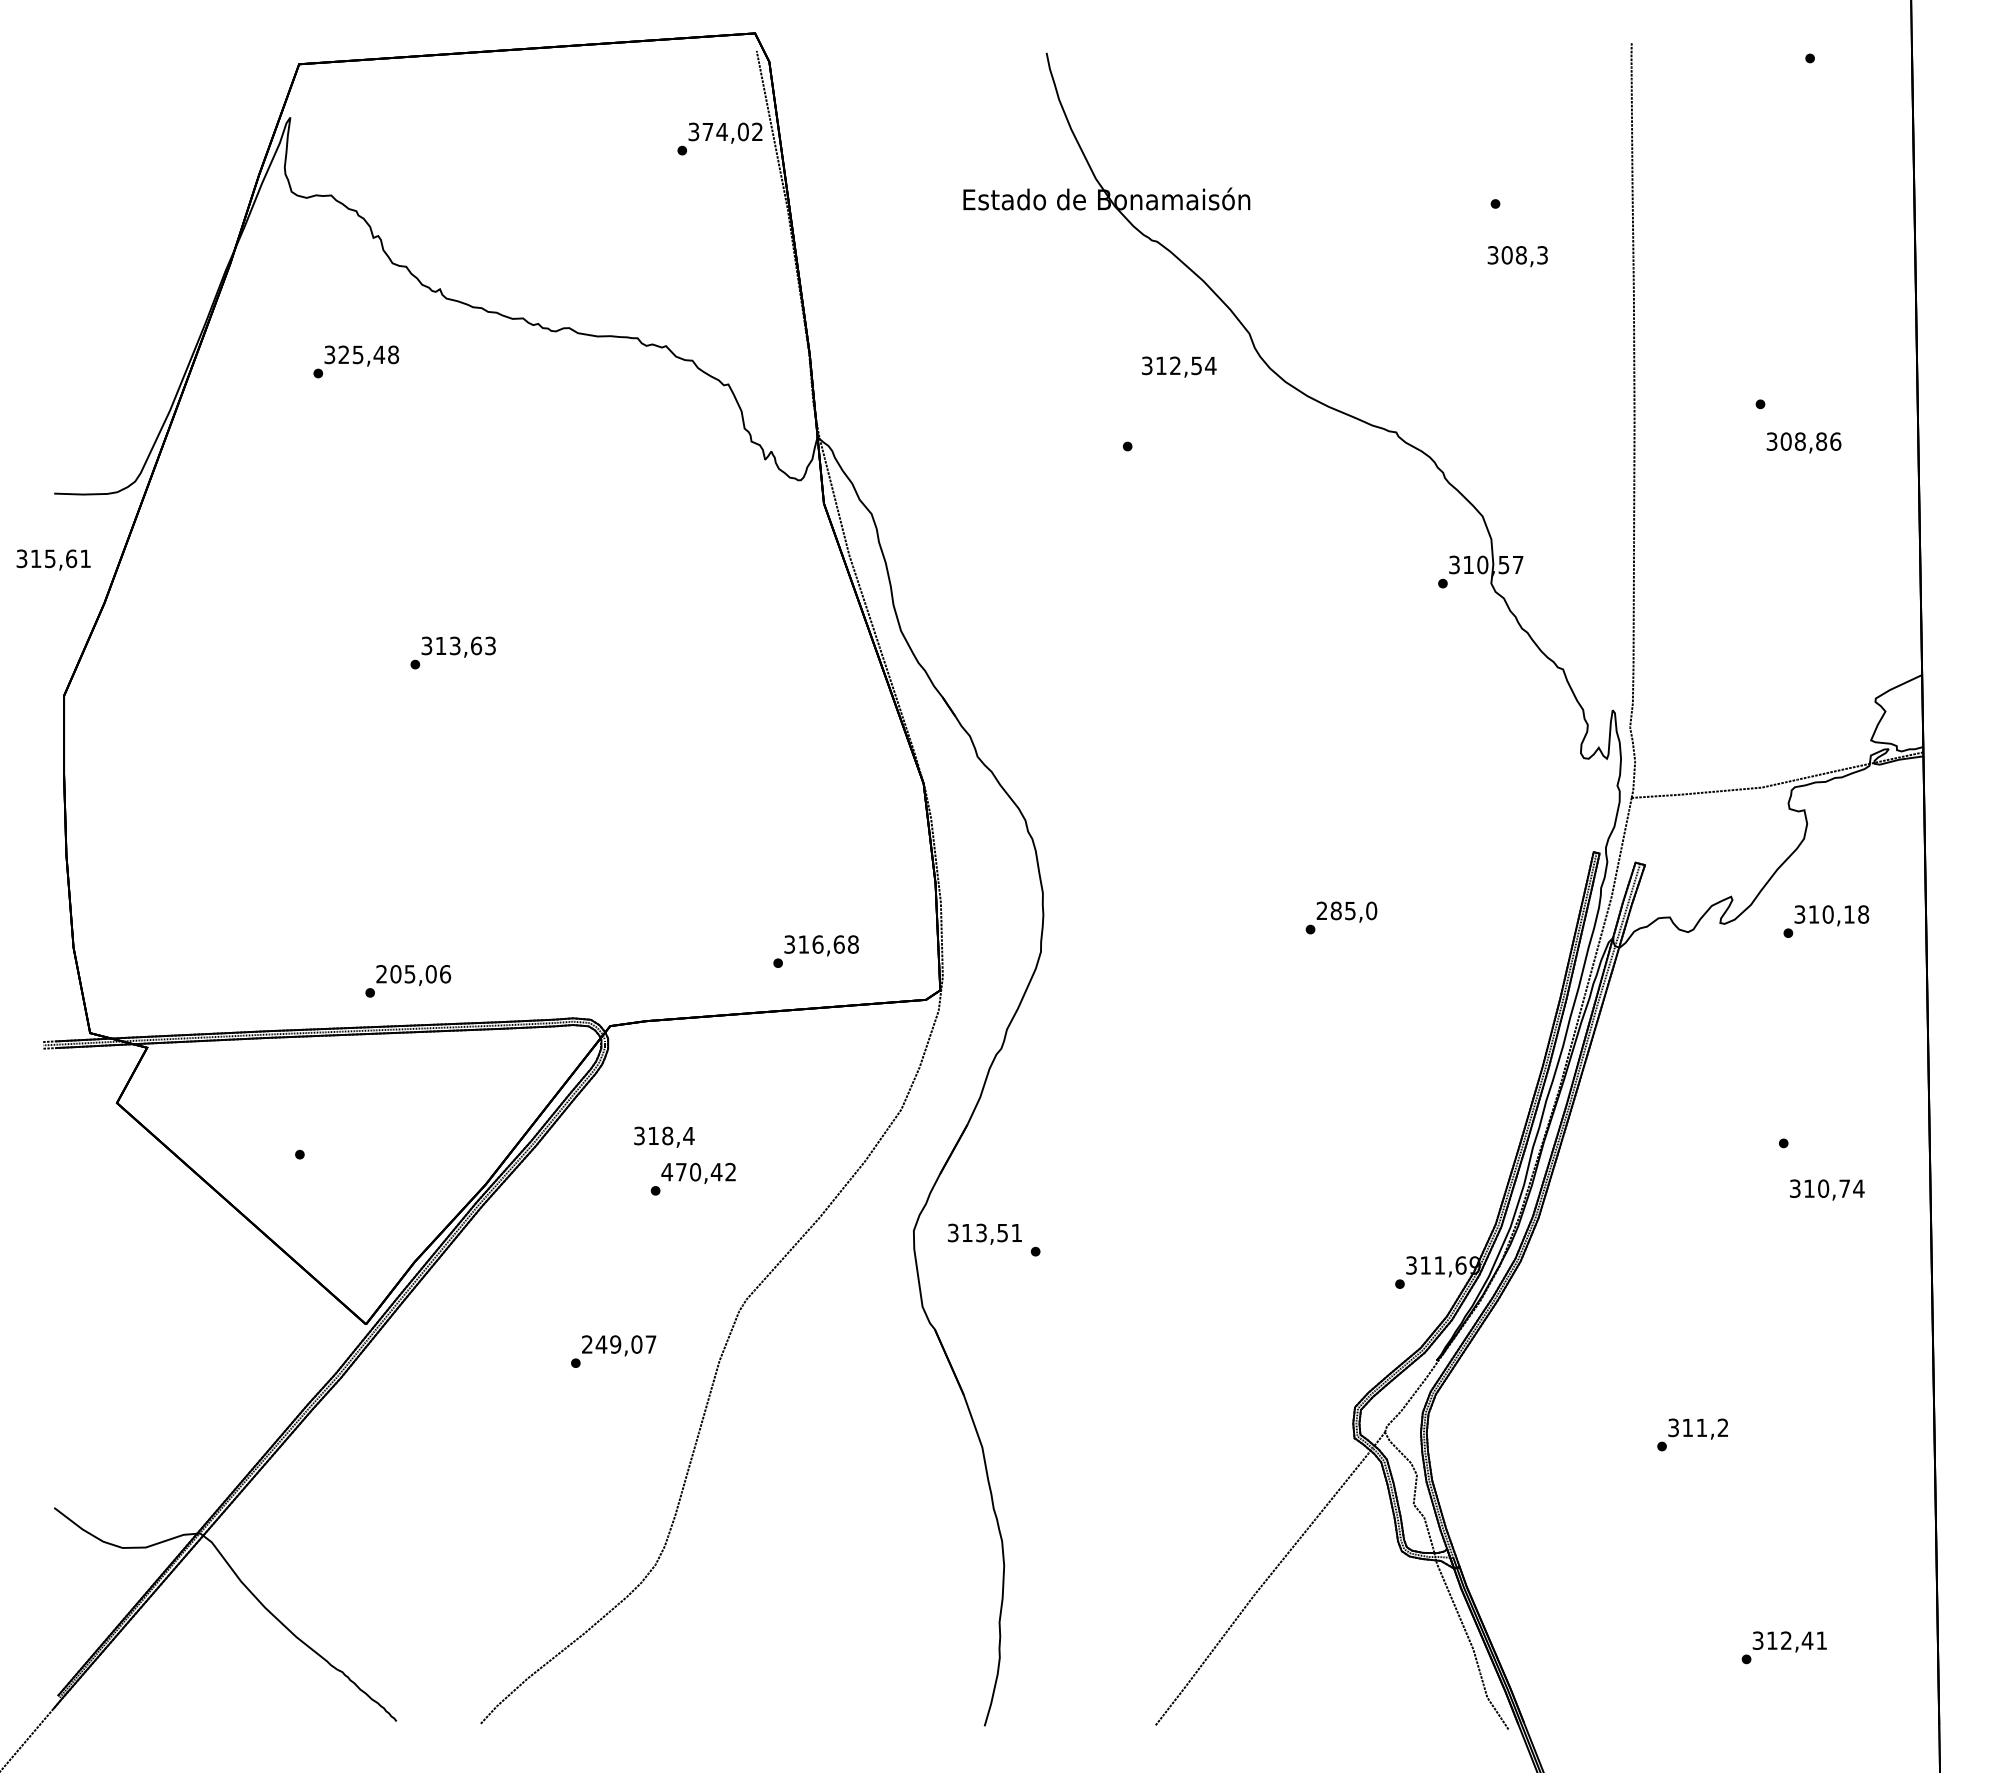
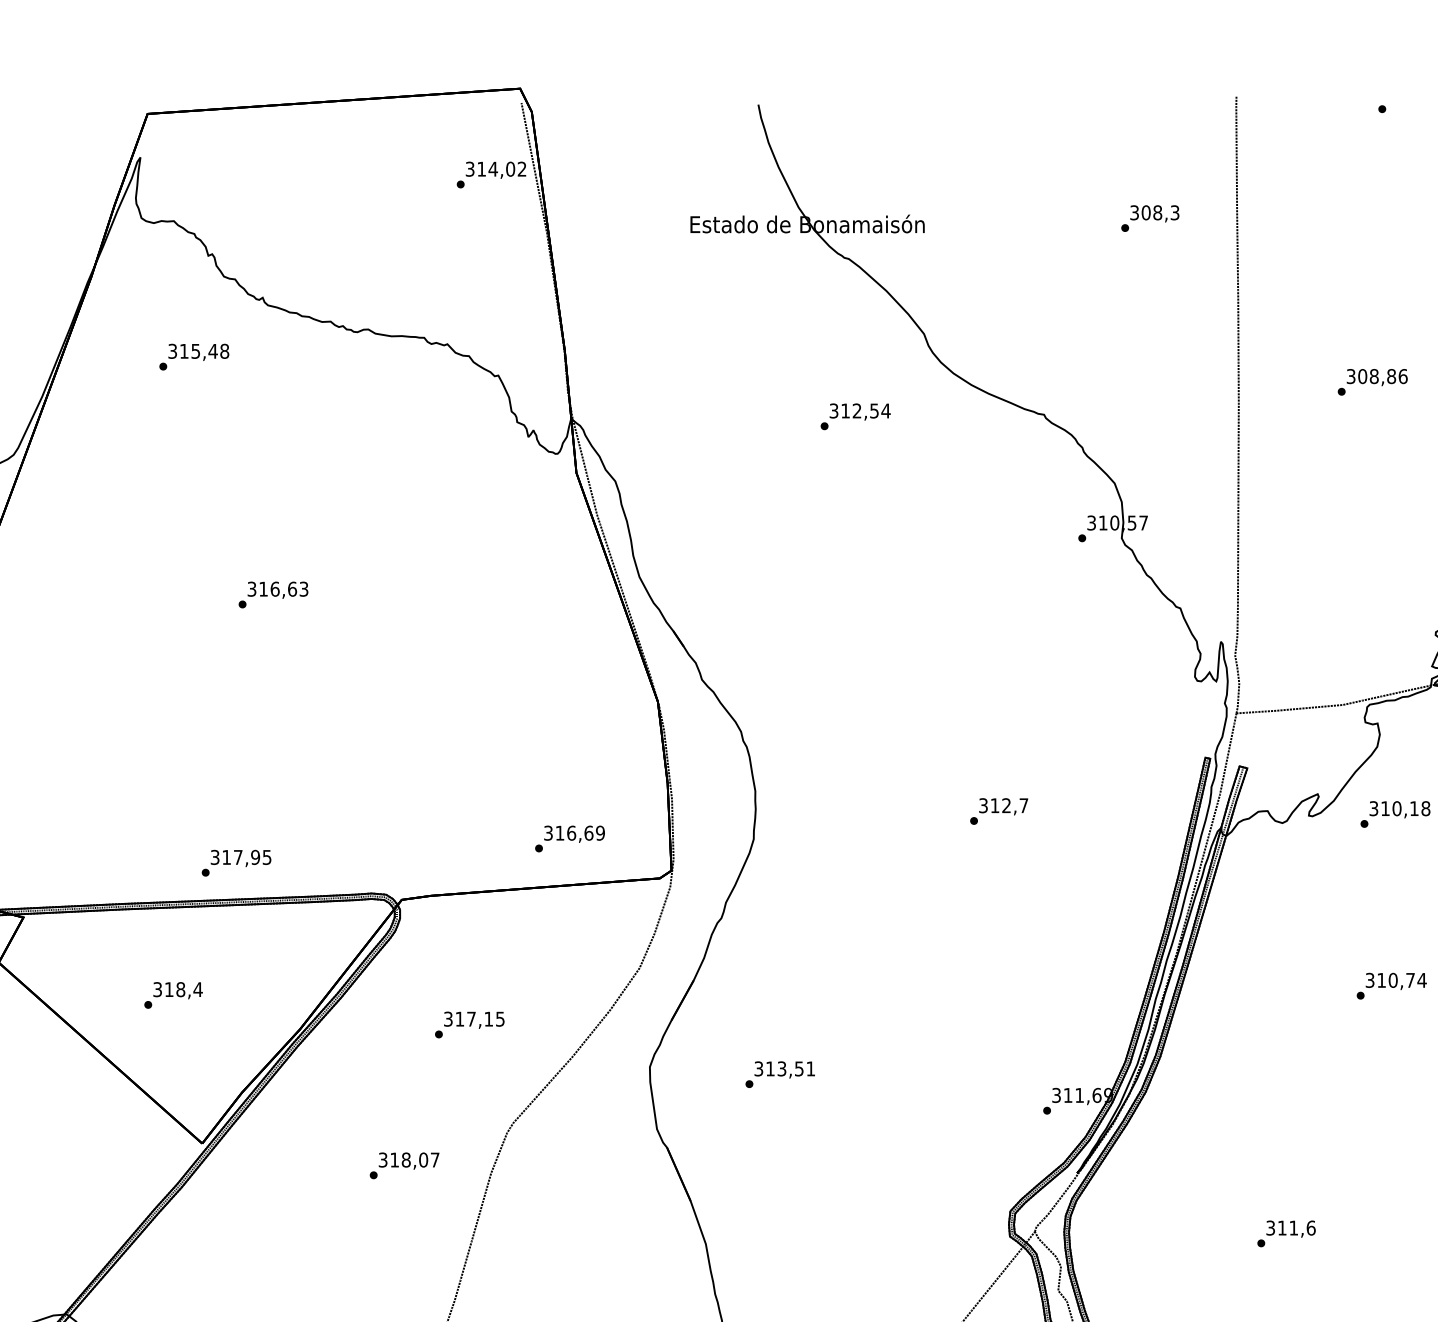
text: (707, 131) -> (481, 168), 374,02 -> 314,02
text: (1517, 256) -> (1154, 213), moved
text: (343, 354) -> (183, 351), 325,48 -> 315,48
text: (1179, 366) -> (860, 411), moved
text: (1803, 442) -> (1376, 377), moved
text: (454, 645) -> (274, 588), 313,63 -> 316,63
text: (1346, 910) -> (1003, 805), 285,0 -> 312,7
text: (852, 944) -> (599, 833), 316,68 -> 316,69
text: (413, 974) -> (241, 857), 205,06 -> 317,95
text: (664, 1136) -> (178, 990), moved
text: (698, 1171) -> (473, 1018), 470,42 -> 317,15
text: (1827, 1189) -> (1396, 981), moved
text: (984, 1233) -> (784, 1069), moved
text: (601, 1344) -> (394, 1160), 249,07 -> 318,07
text: (1722, 1427) -> (1310, 1227), 311,2 -> 311,6

